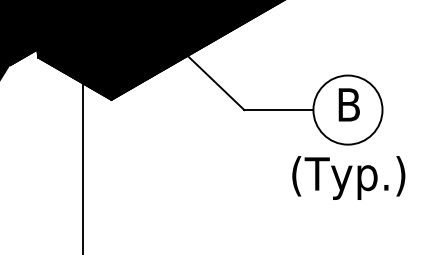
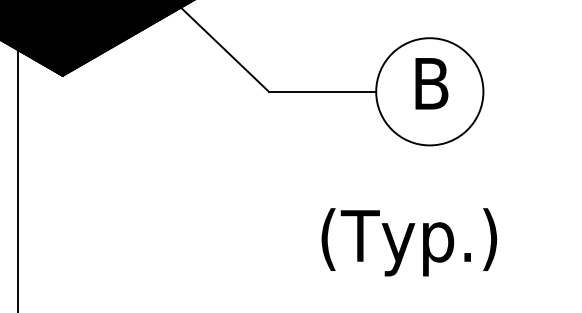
text: (348, 177) -> (408, 241), moved

